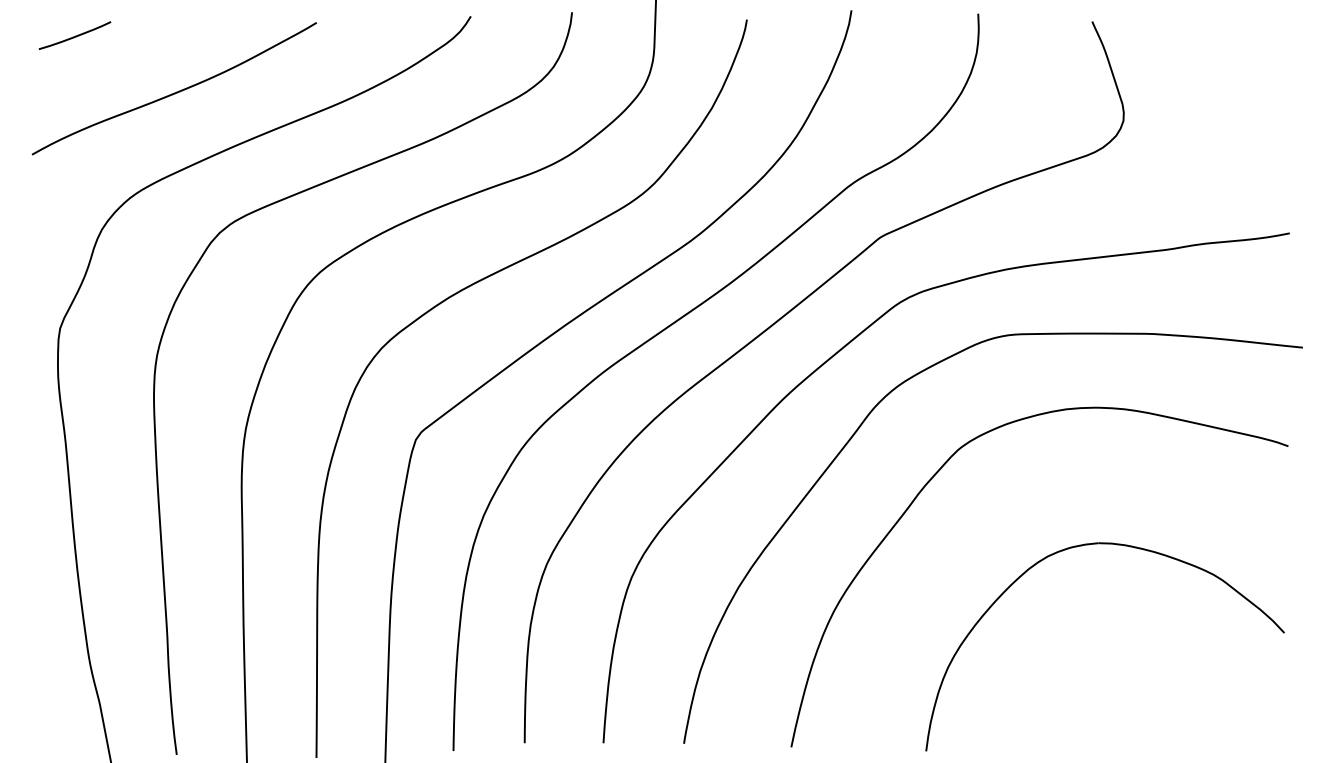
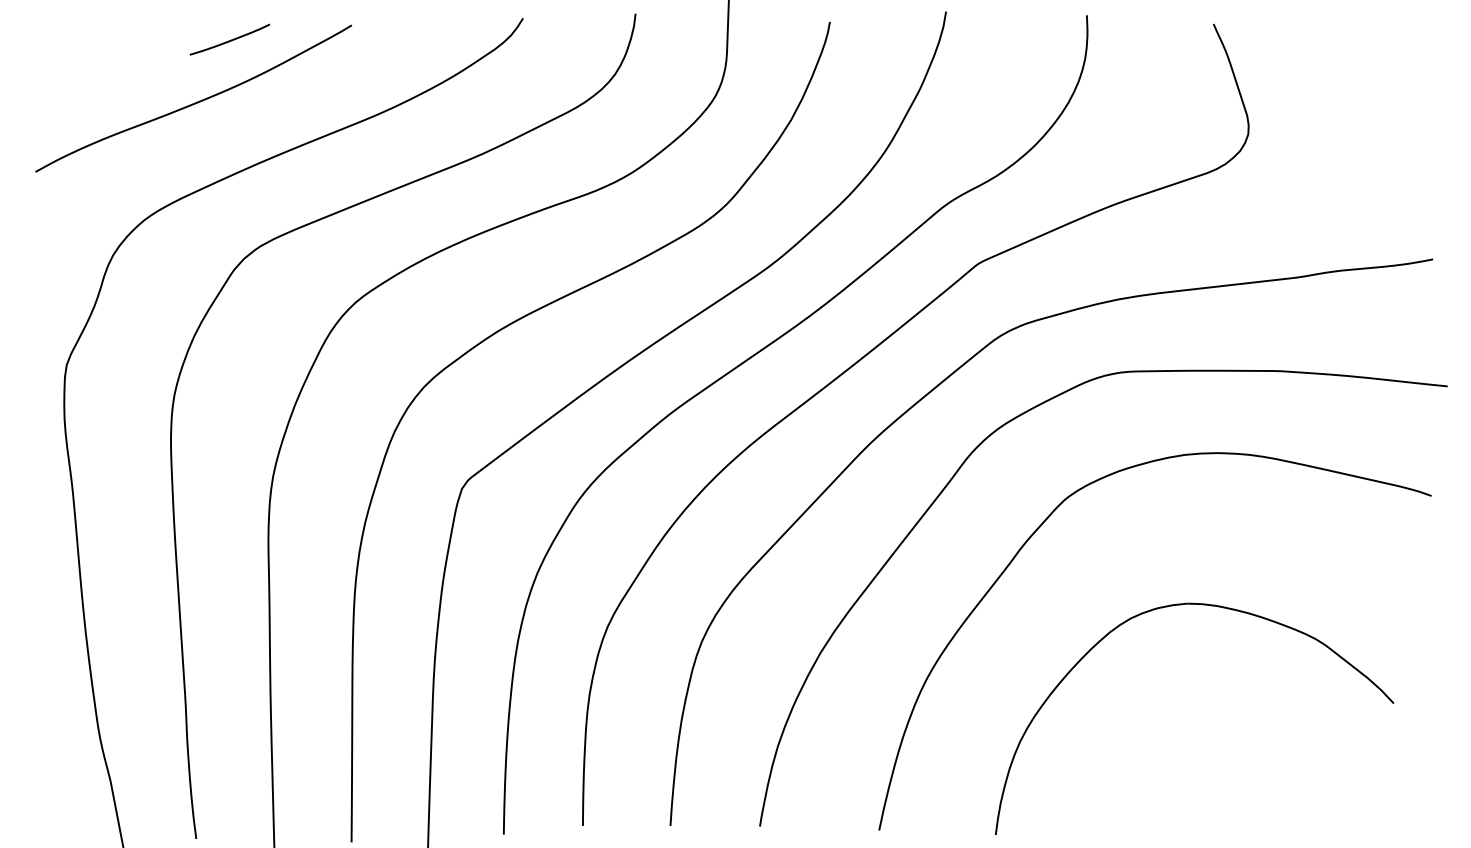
curve: (75, 35) -> (230, 39), moved
part: (1116, 545) -> (1207, 606), moved

